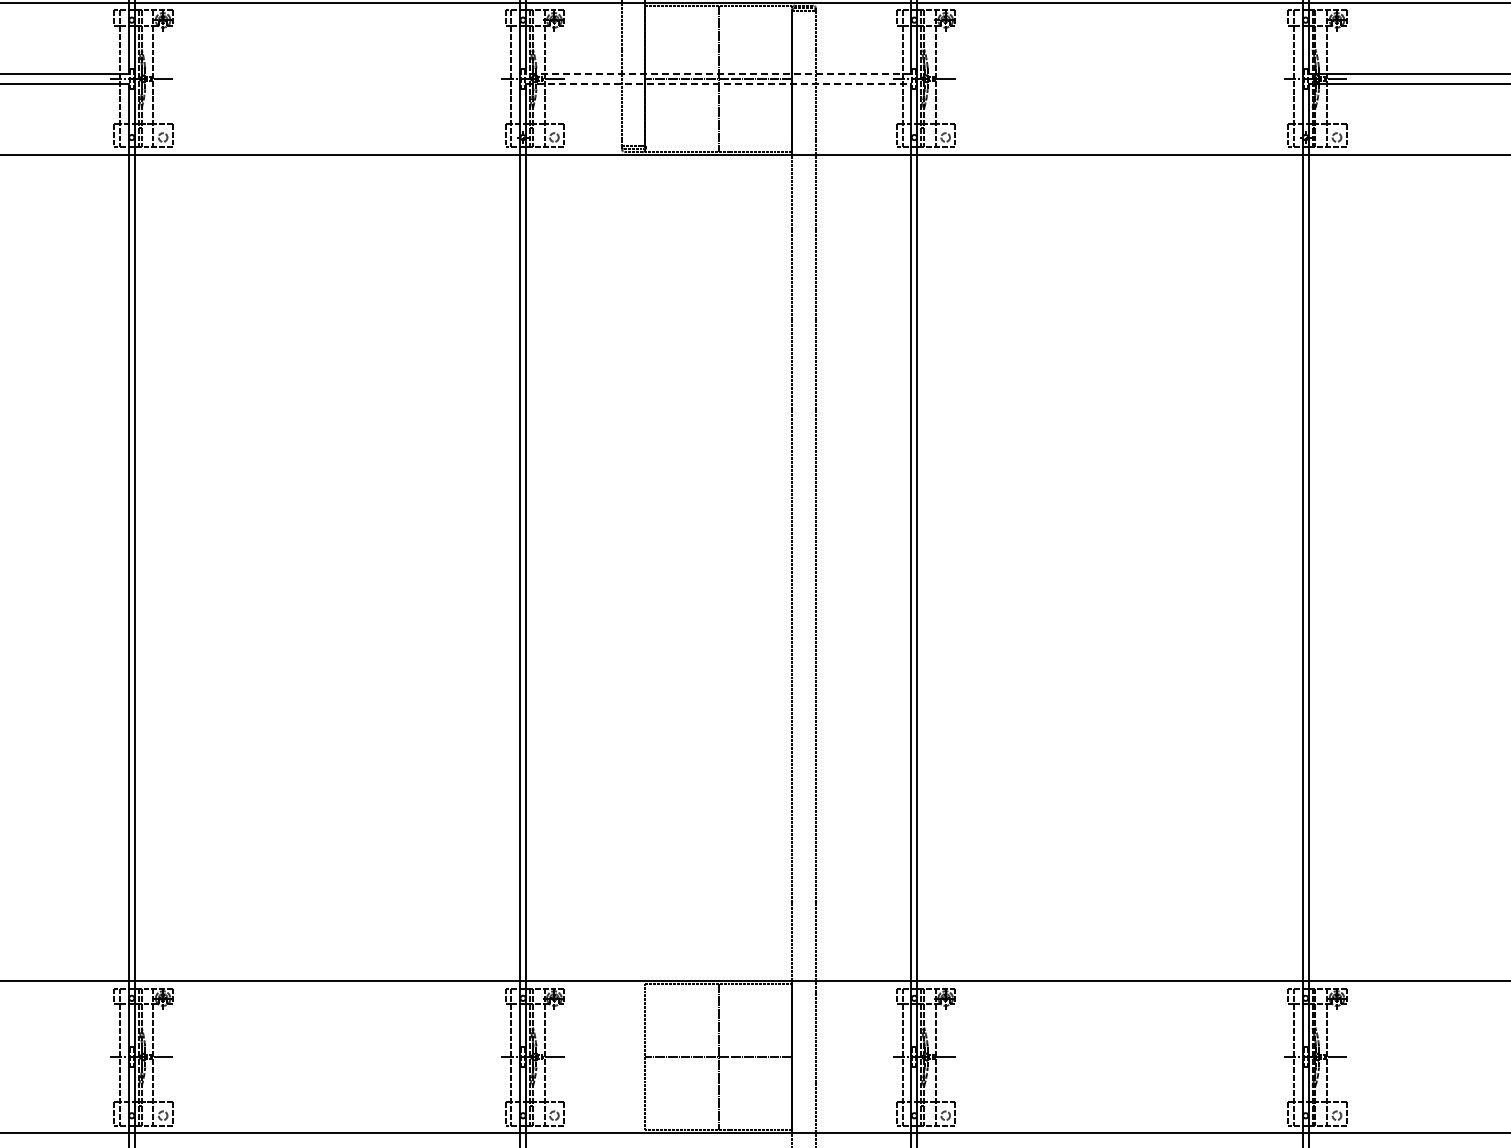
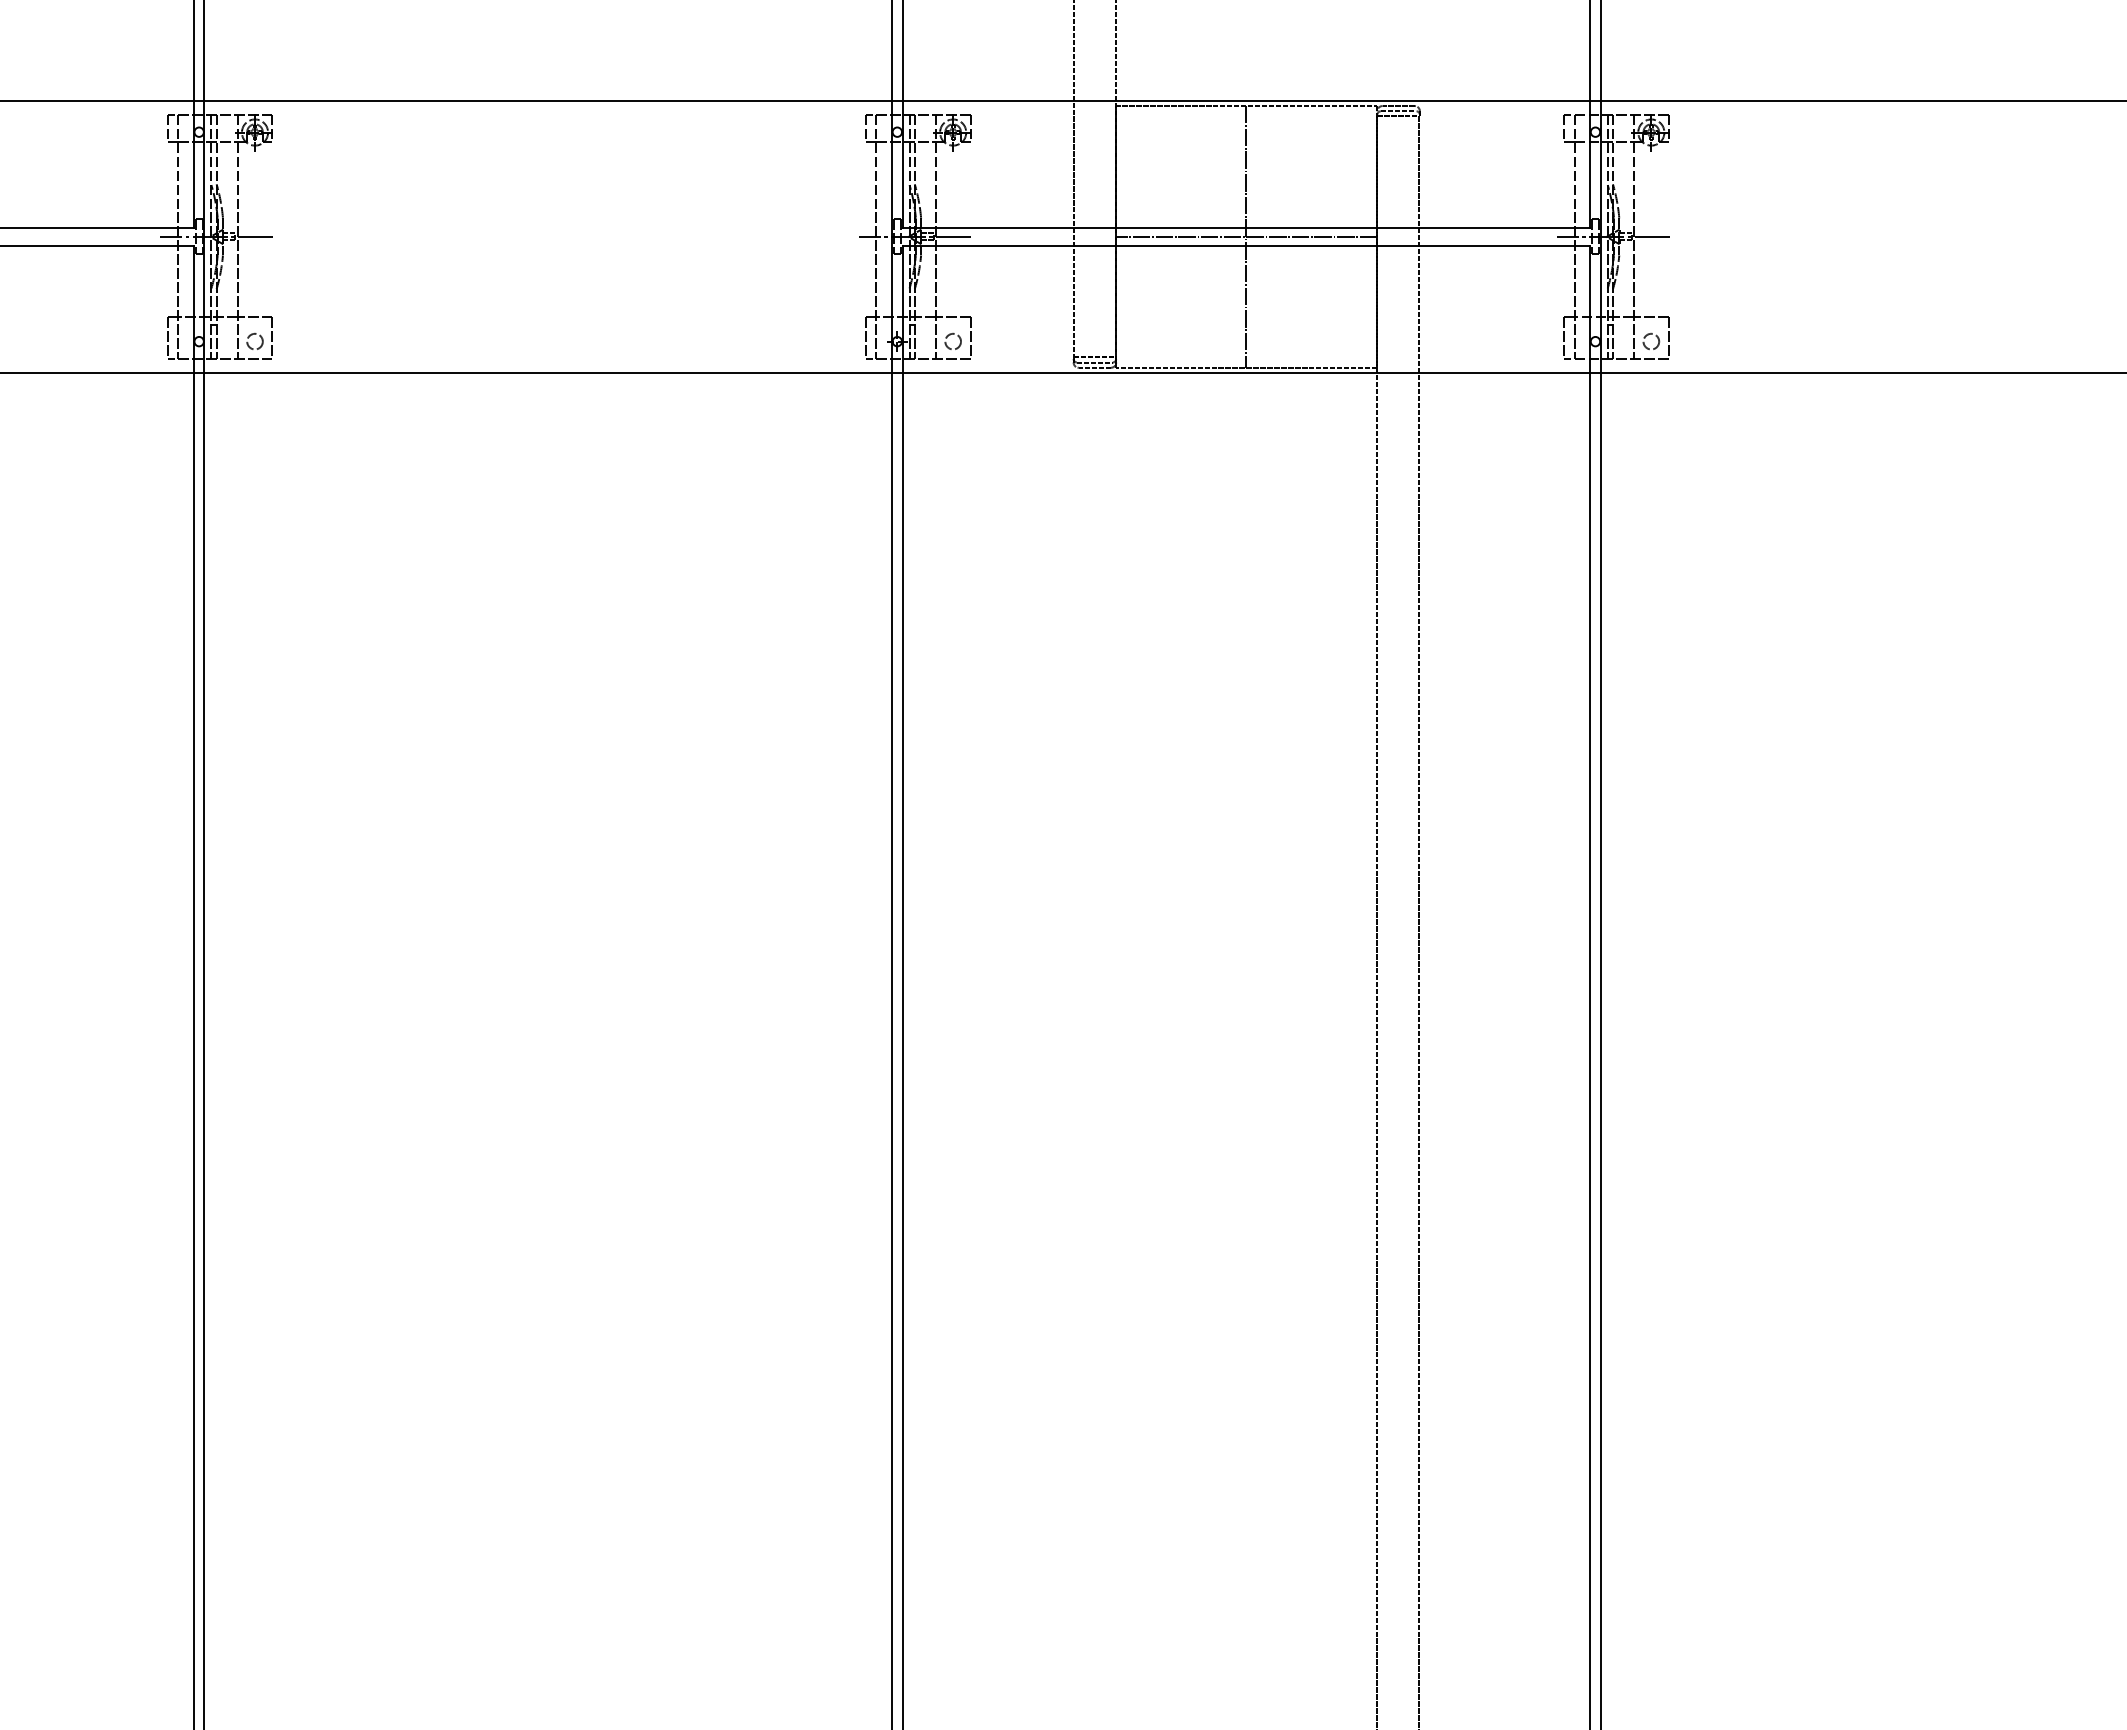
line: (718, 73) -> (1245, 227), dashed -> solid
line: (718, 83) -> (1245, 245), dashed -> solid

